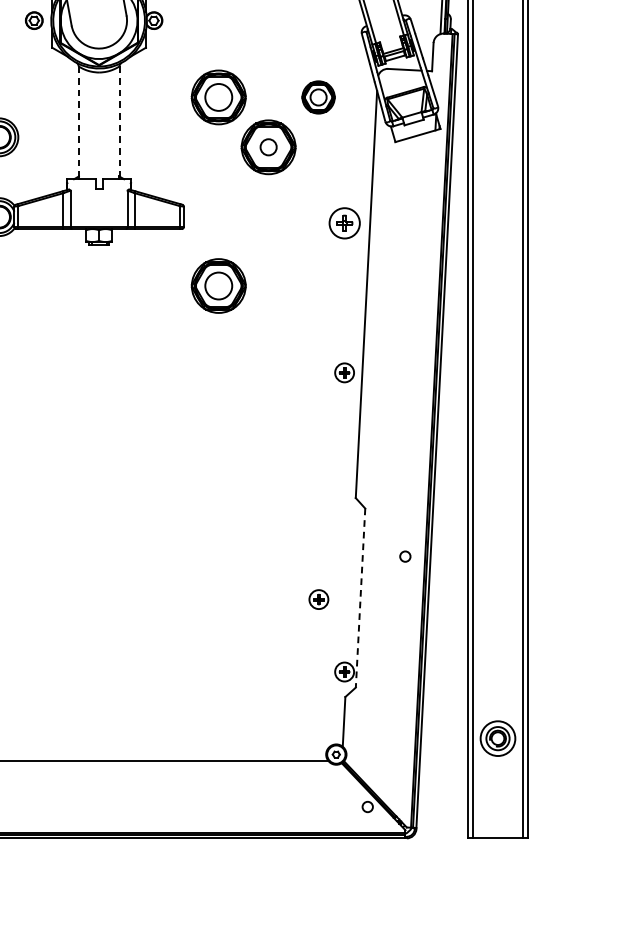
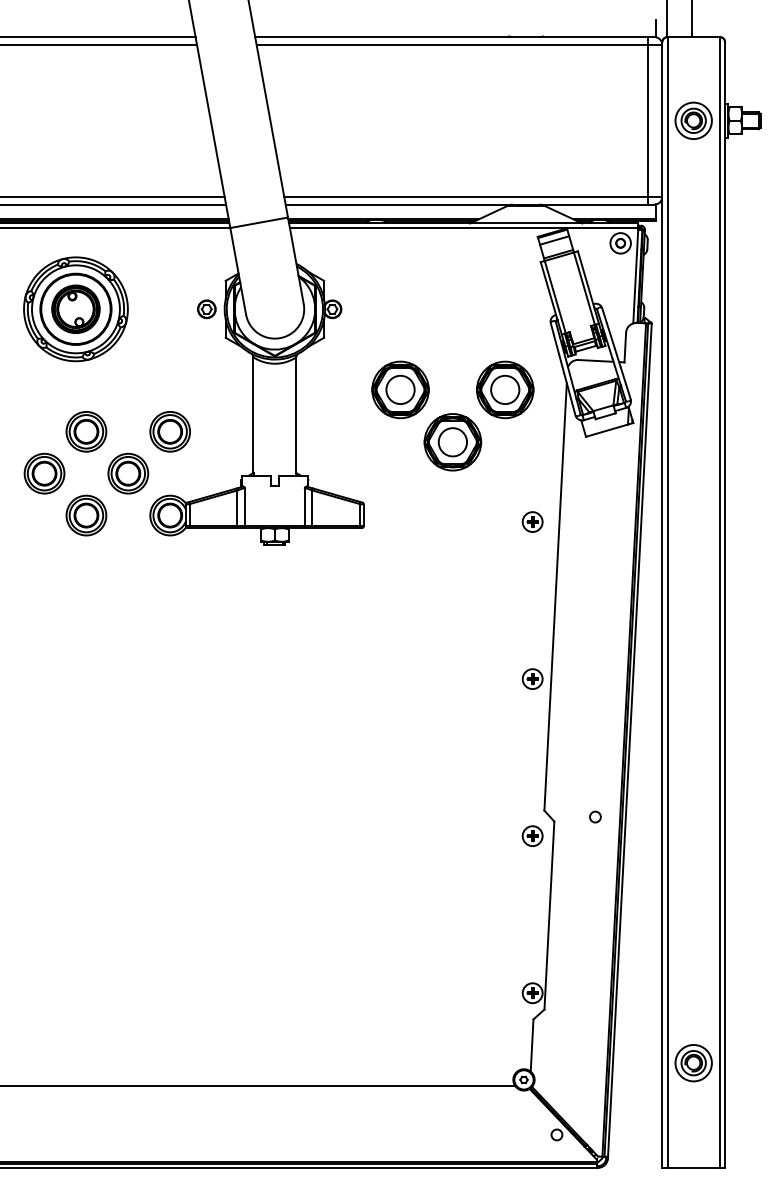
part: (318, 97) -> (505, 389), size x1.67
line: (78, 121) -> (253, 415), dashed -> solid
line: (119, 121) -> (296, 415), dashed -> solid
circle: (268, 147) -> (452, 442), size x1.67
part: (344, 222) -> (532, 521), size x0.62
part: (218, 285) -> (400, 587), removed
circle: (405, 556) -> (595, 816), moved
part: (318, 598) -> (532, 835), moved
line: (360, 598) -> (549, 916), dashed -> solid

